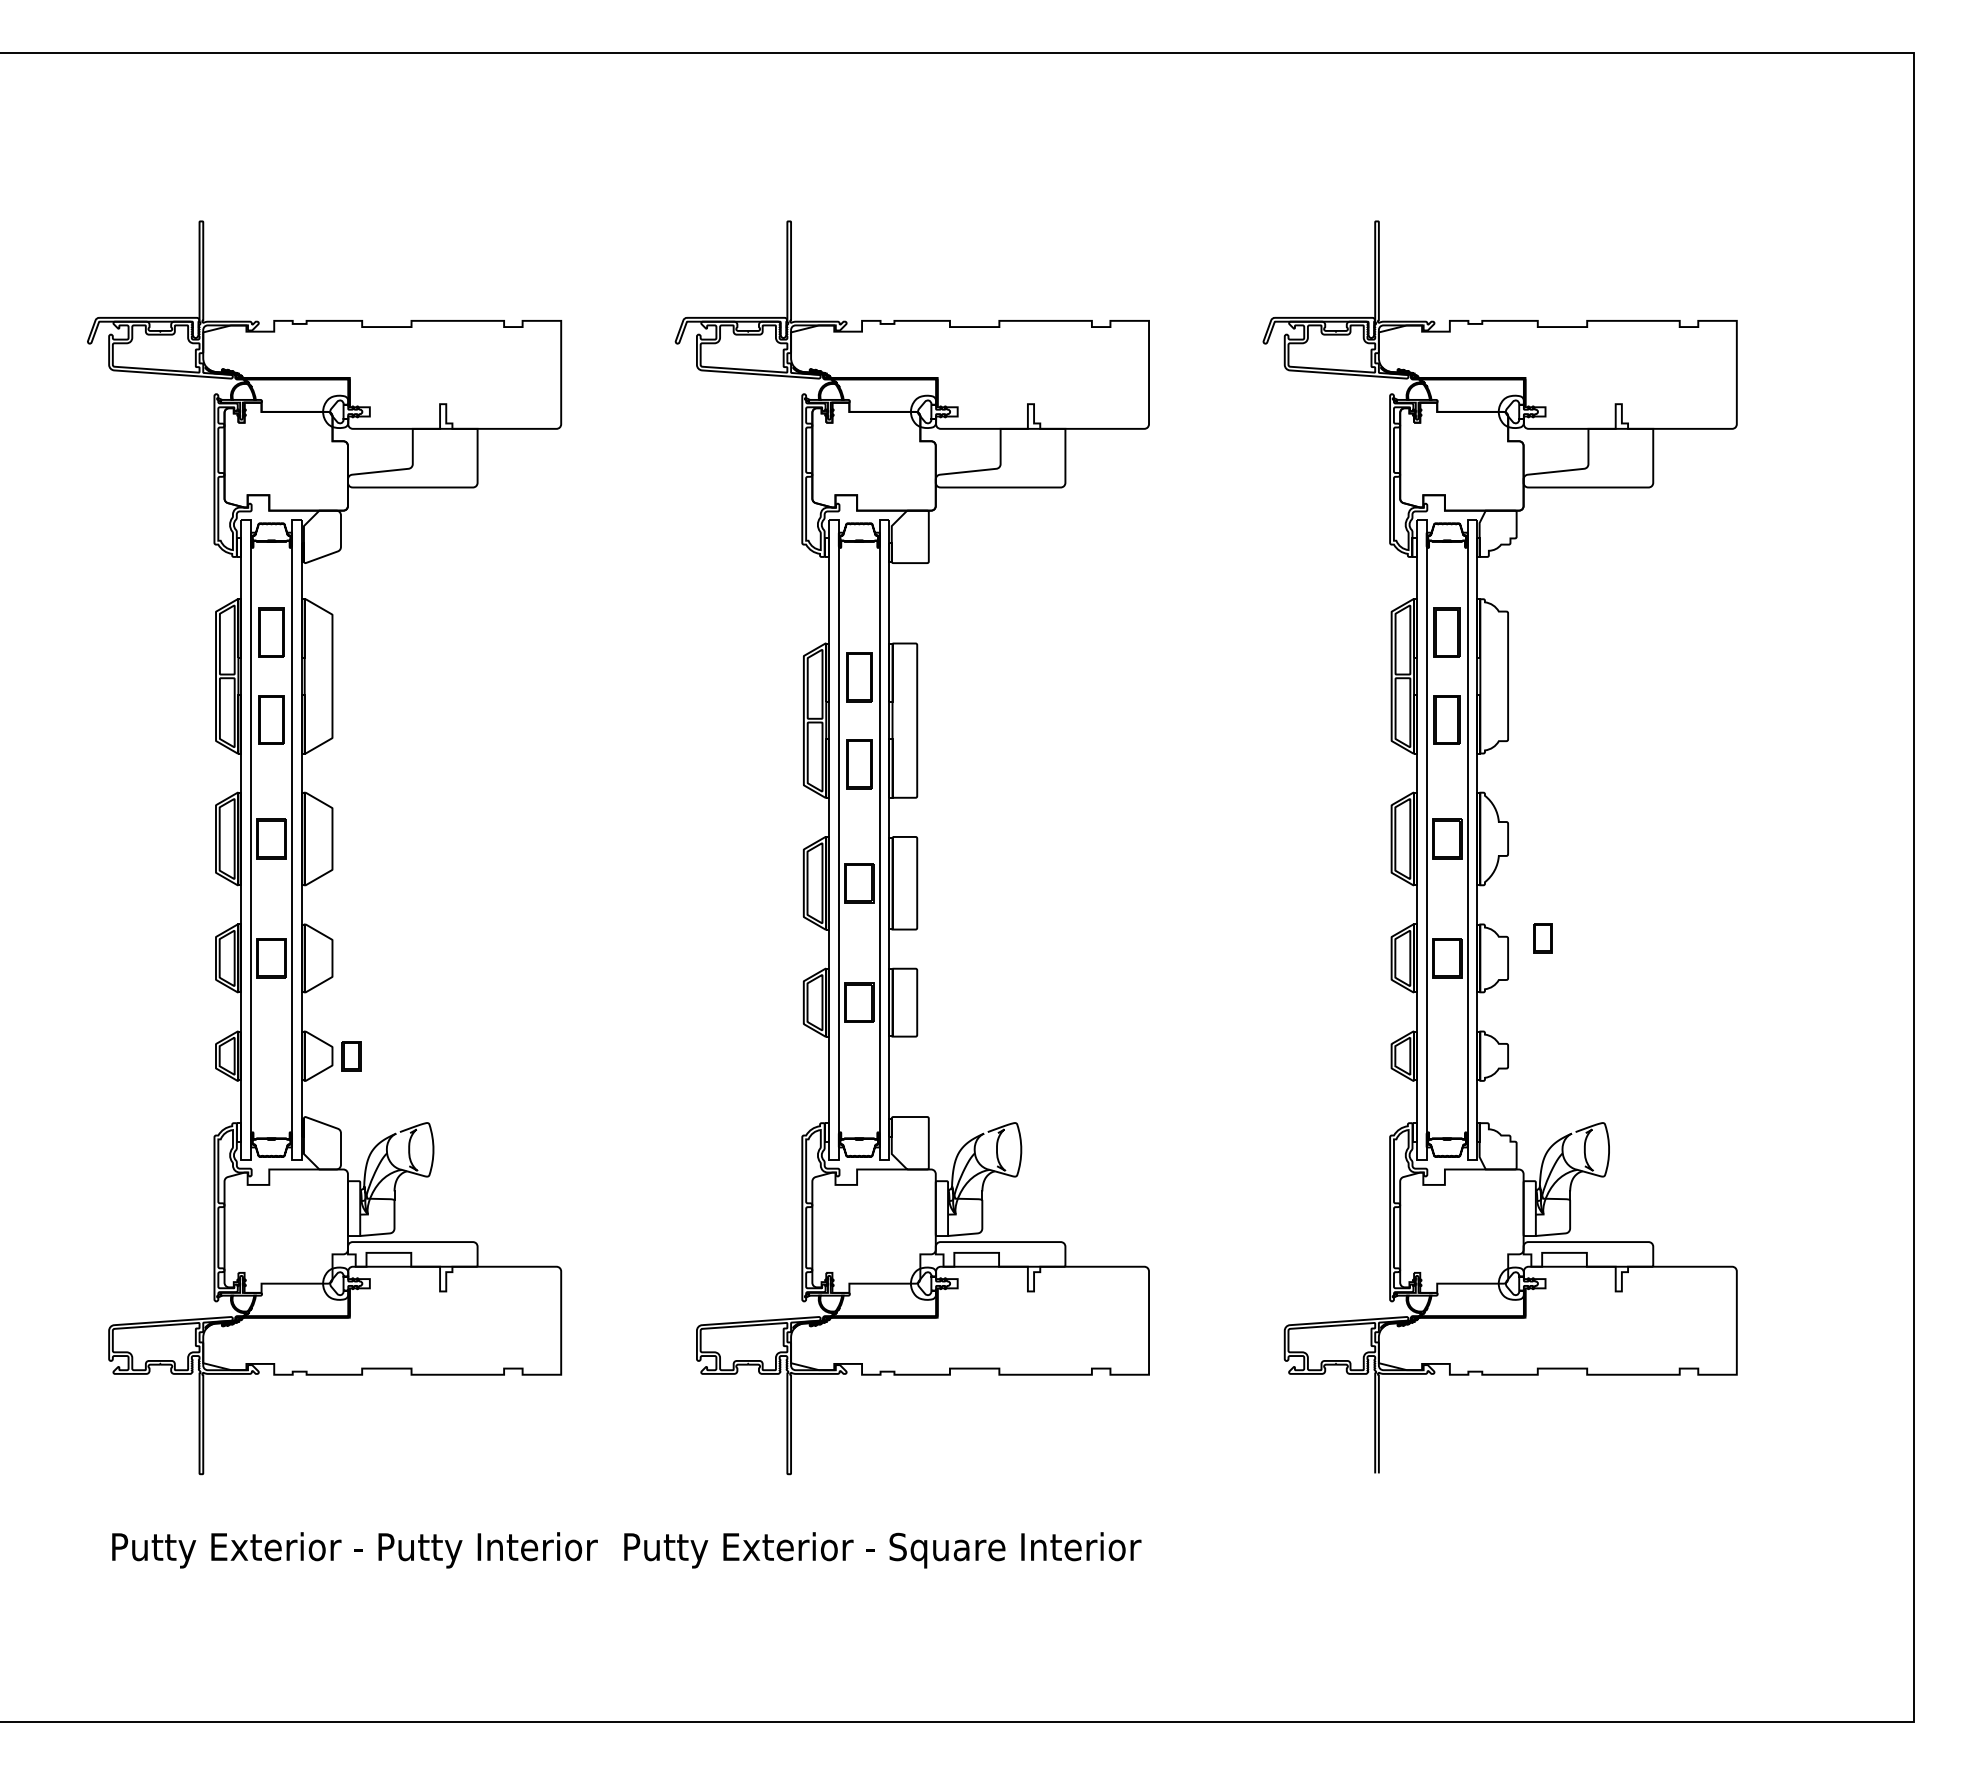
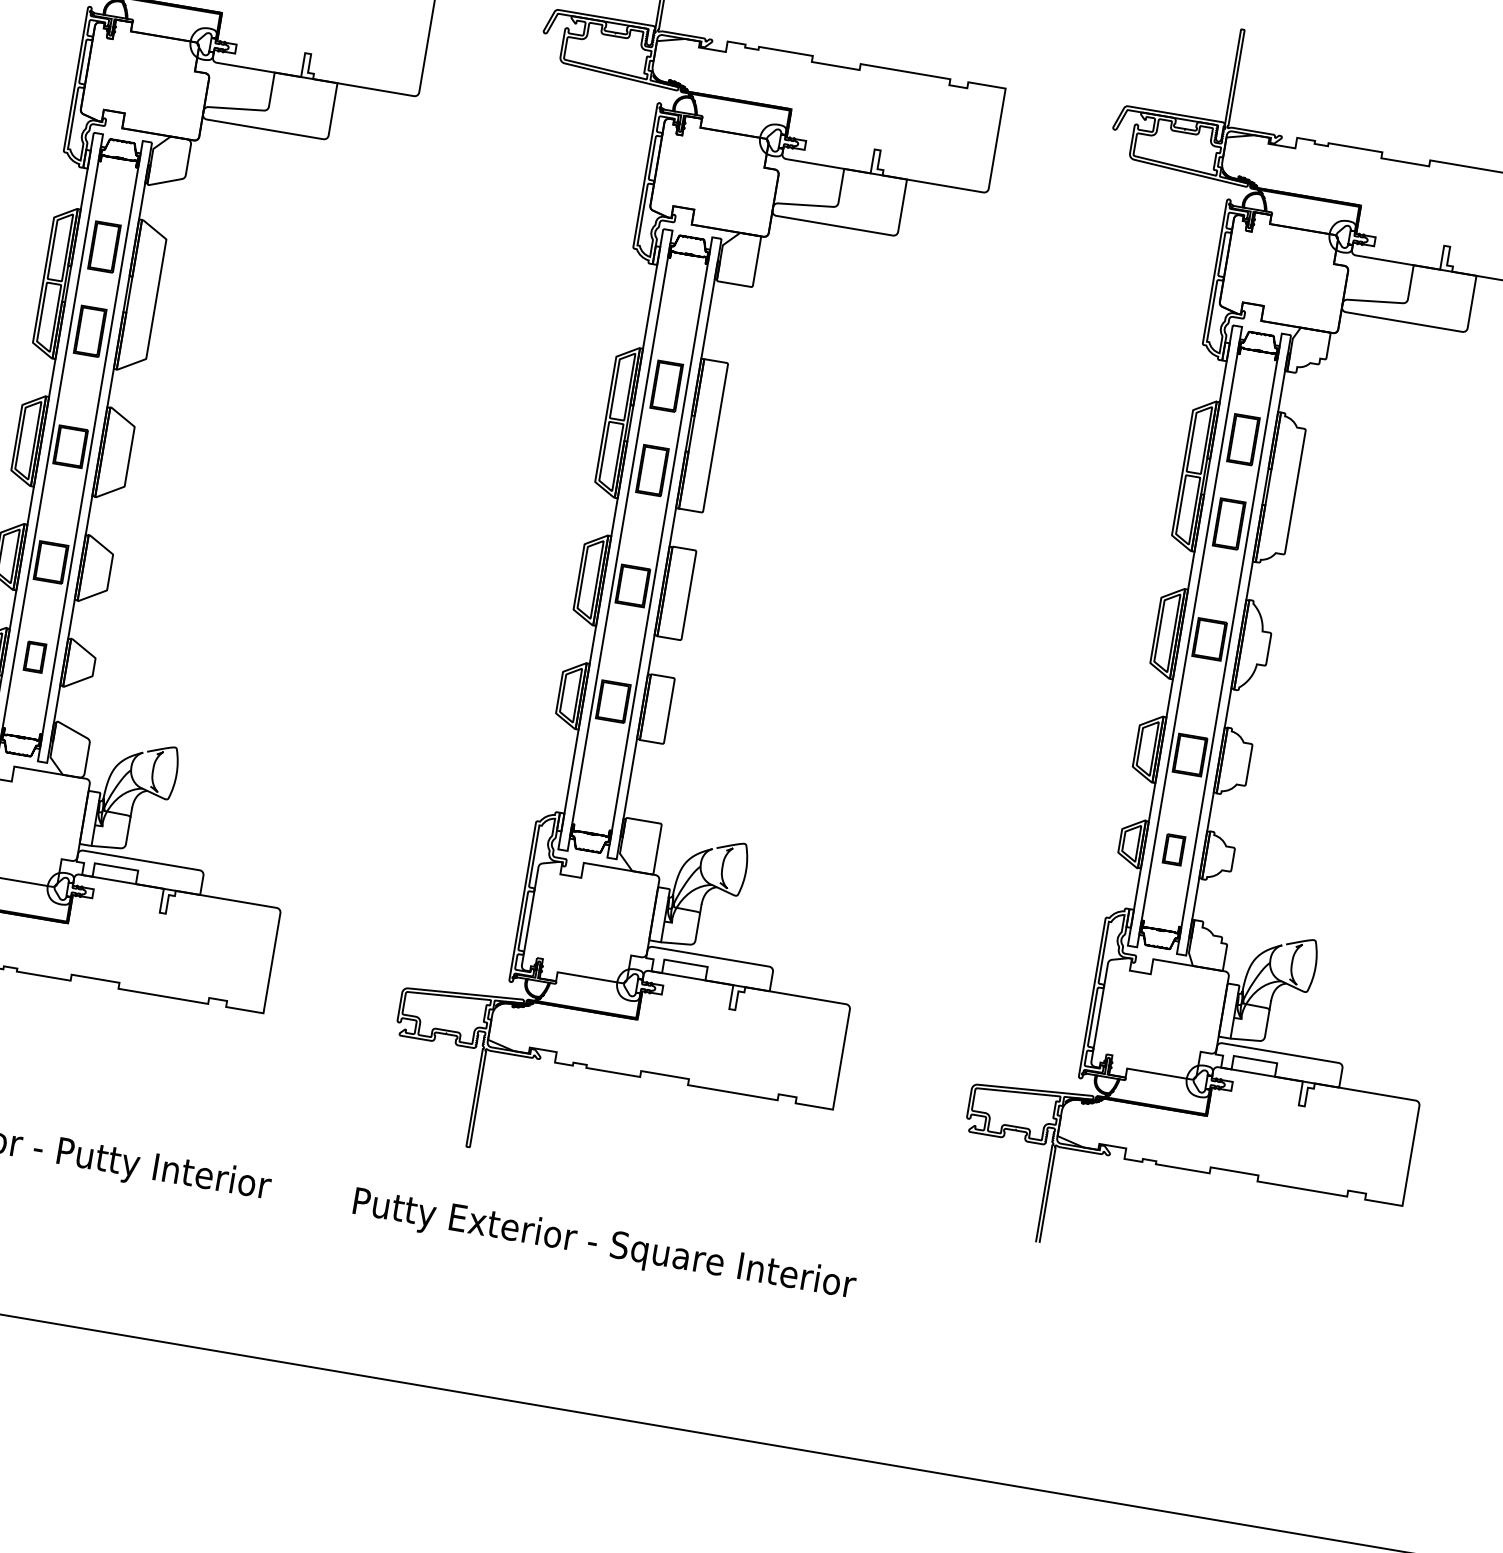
part: (1542, 938) -> (1173, 850), moved
part: (351, 1056) -> (34, 657), moved
text: (882, 1550) -> (604, 1246), moved

